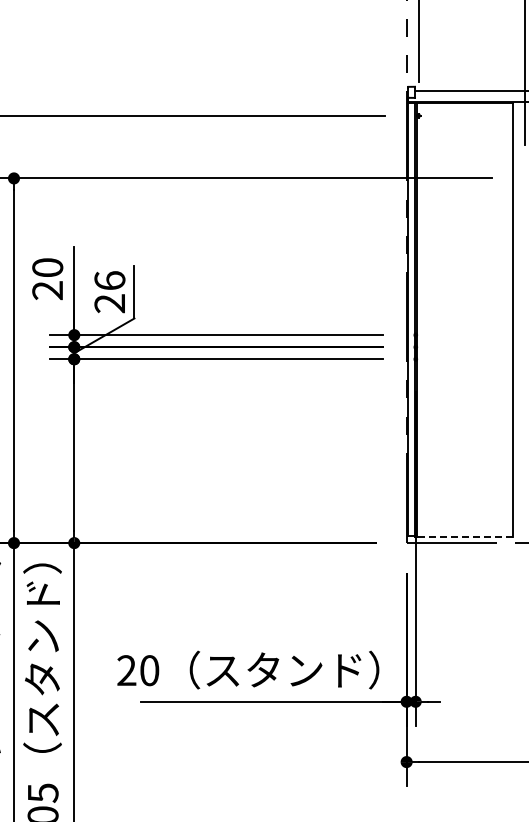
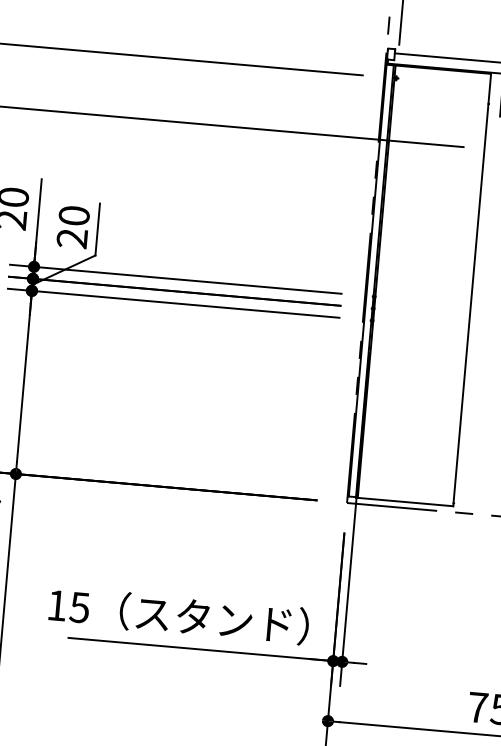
text: (109, 280) -> (73, 215), 26 -> 20
line: (464, 537) -> (405, 502), dashed -> solid
text: (138, 670) -> (68, 606), 20 -> 15

